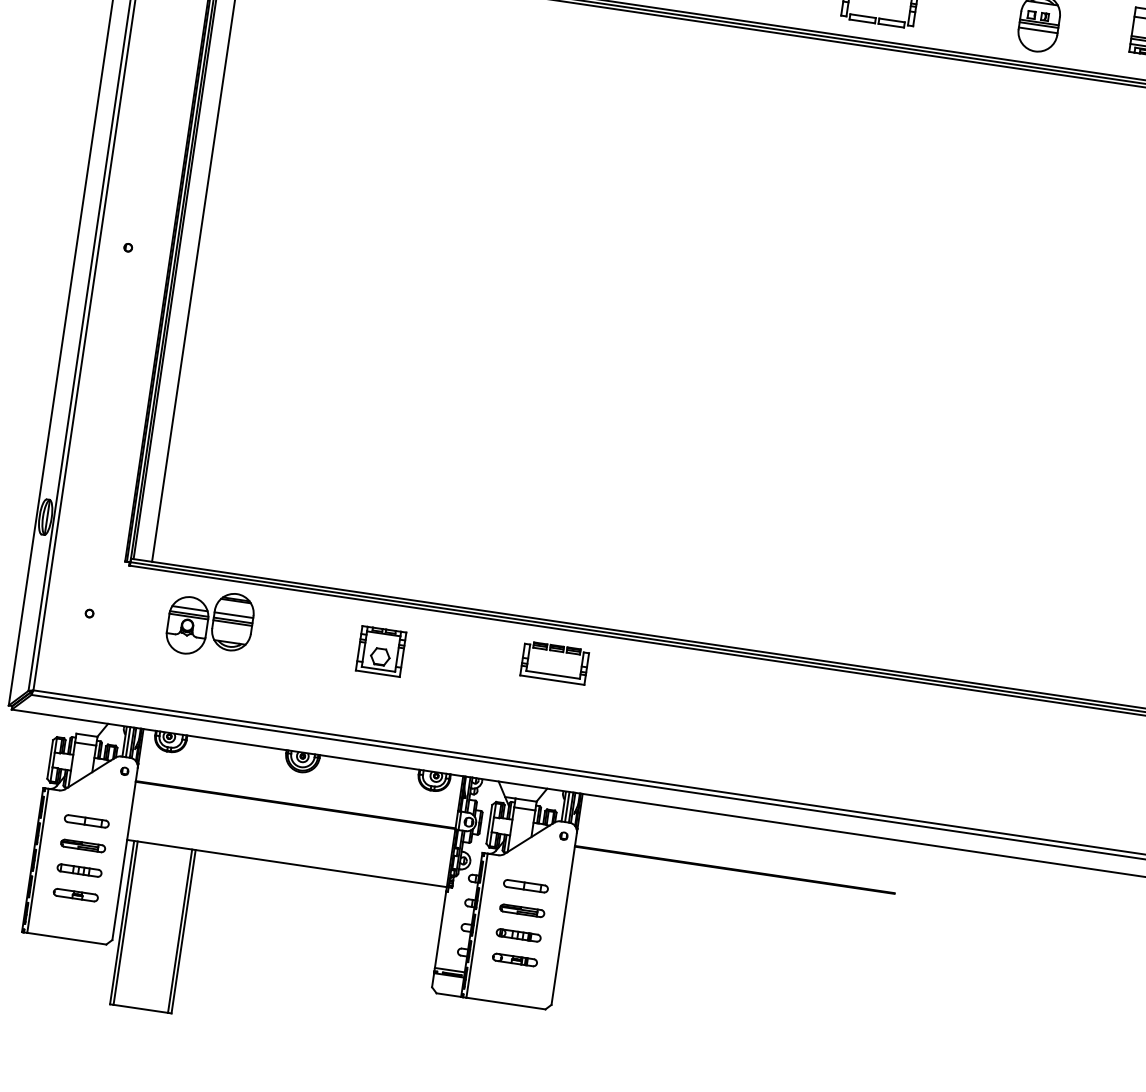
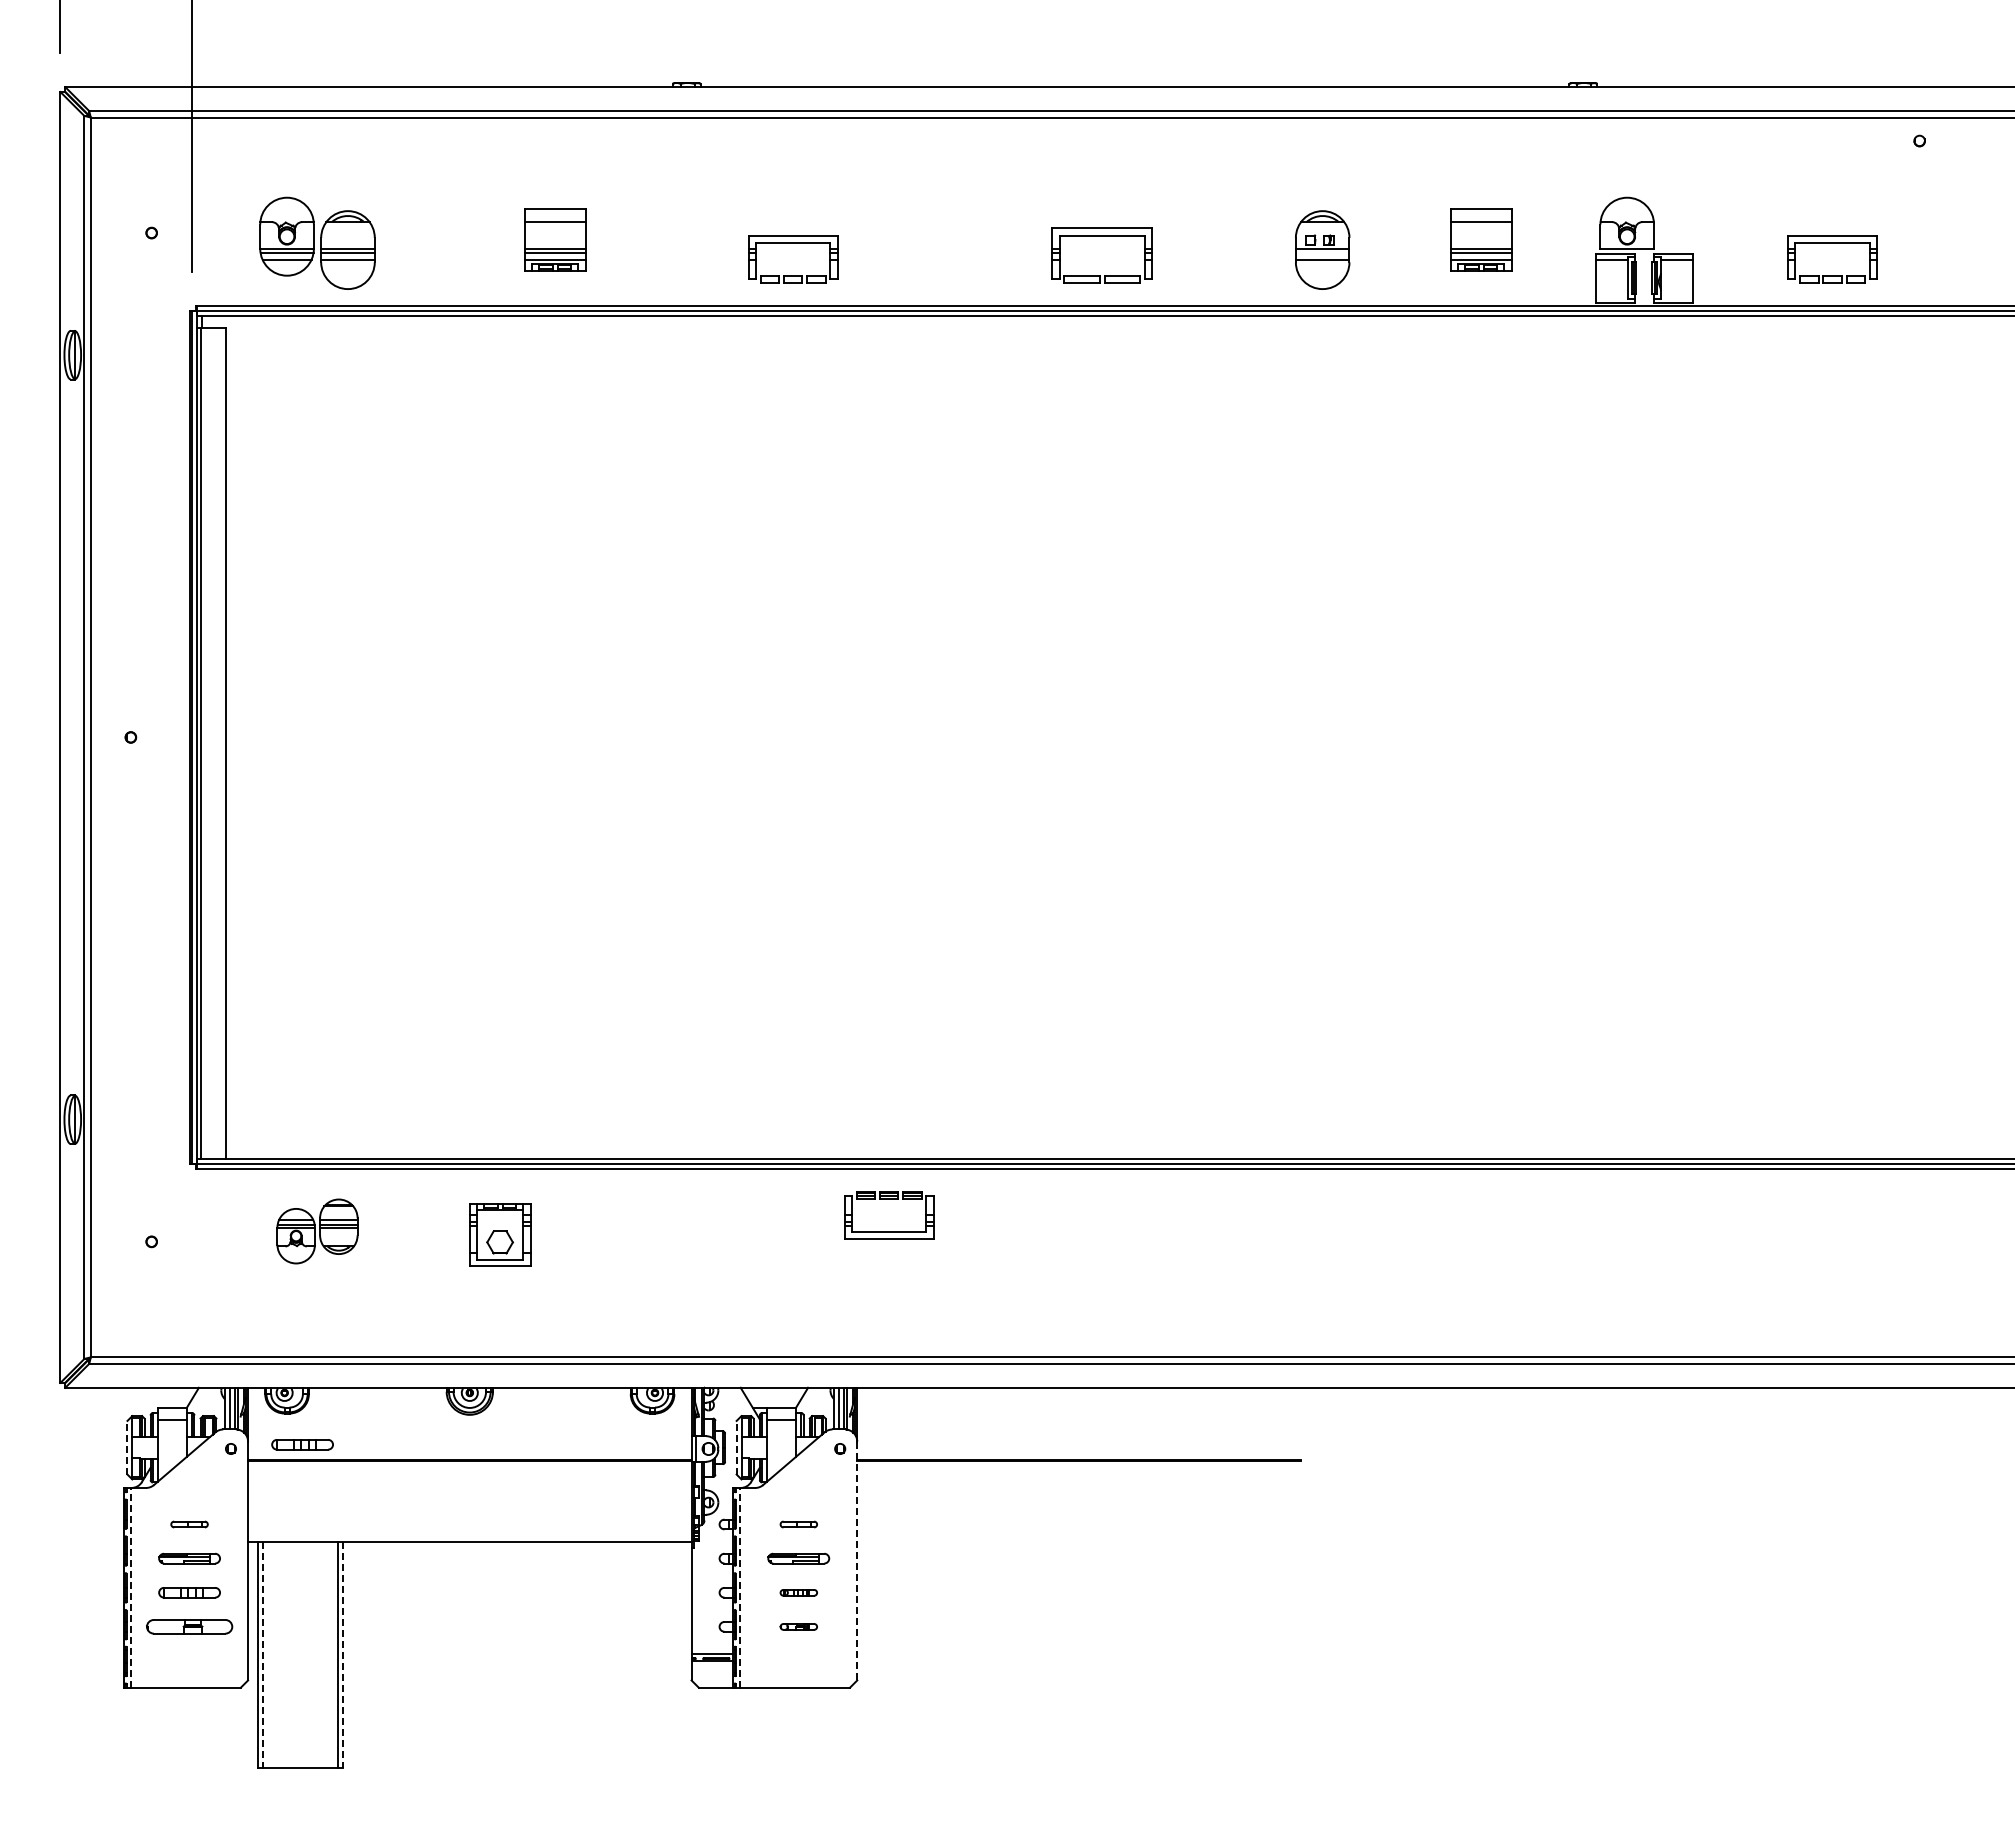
line: (1038, 25) -> (1322, 252), removed
part: (210, 623) -> (317, 1231), size x0.7
part: (381, 651) -> (500, 1234), moved
part: (556, 651) -> (889, 1199), moved
line: (50, 759) -> (127, 1447), solid -> dashed
part: (176, 775) -> (302, 1444), added
part: (86, 821) -> (189, 1524), size x0.6
line: (489, 824) -> (736, 1447), solid -> dashed
line: (38, 860) -> (131, 1587), solid -> dashed
part: (525, 886) -> (798, 1524), size x0.6
part: (75, 894) -> (189, 1626), size x1.4
line: (564, 918) -> (857, 1560), solid -> dashed
line: (125, 923) -> (262, 1655), solid -> dashed
line: (477, 925) -> (740, 1587), solid -> dashed
line: (183, 932) -> (343, 1655), solid -> dashed
part: (518, 935) -> (798, 1592), size x0.6
part: (514, 959) -> (798, 1626), size x0.6

